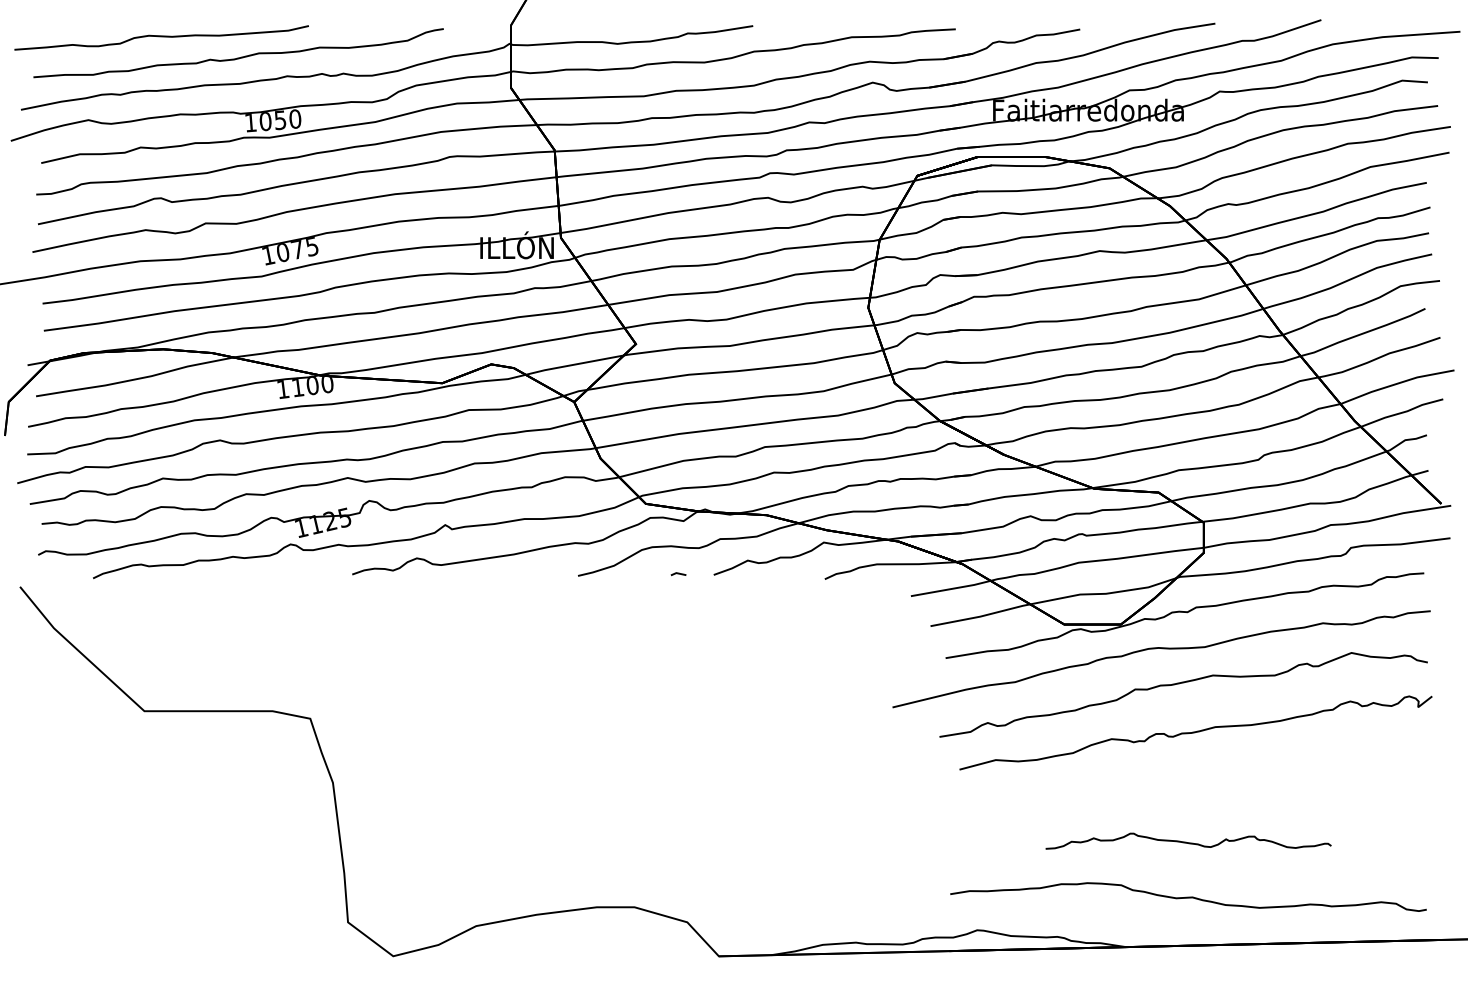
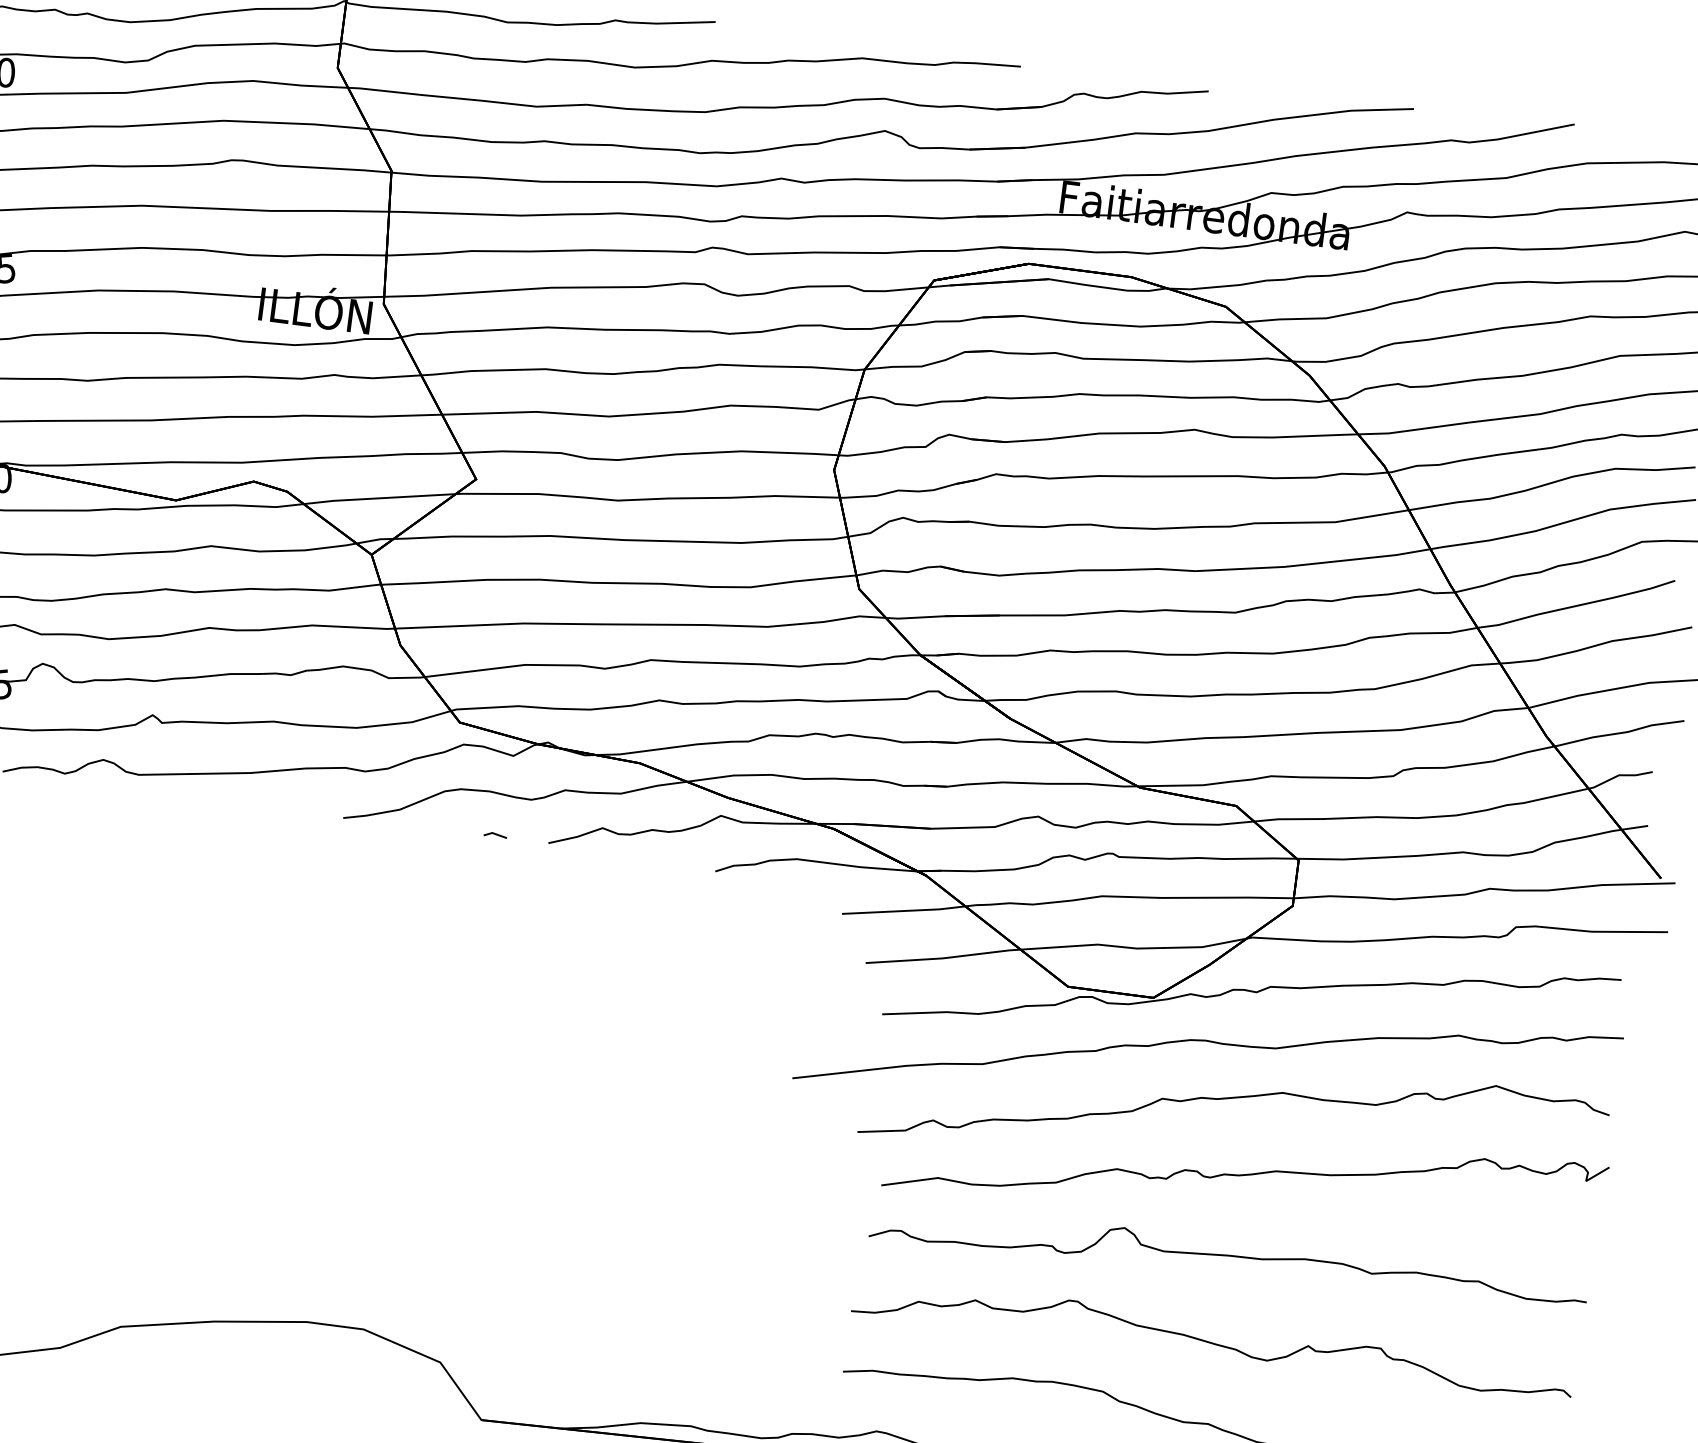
part: (1191, 790) -> (1227, 1262), added
part: (1188, 840) -> (1213, 1337), size x1.67

